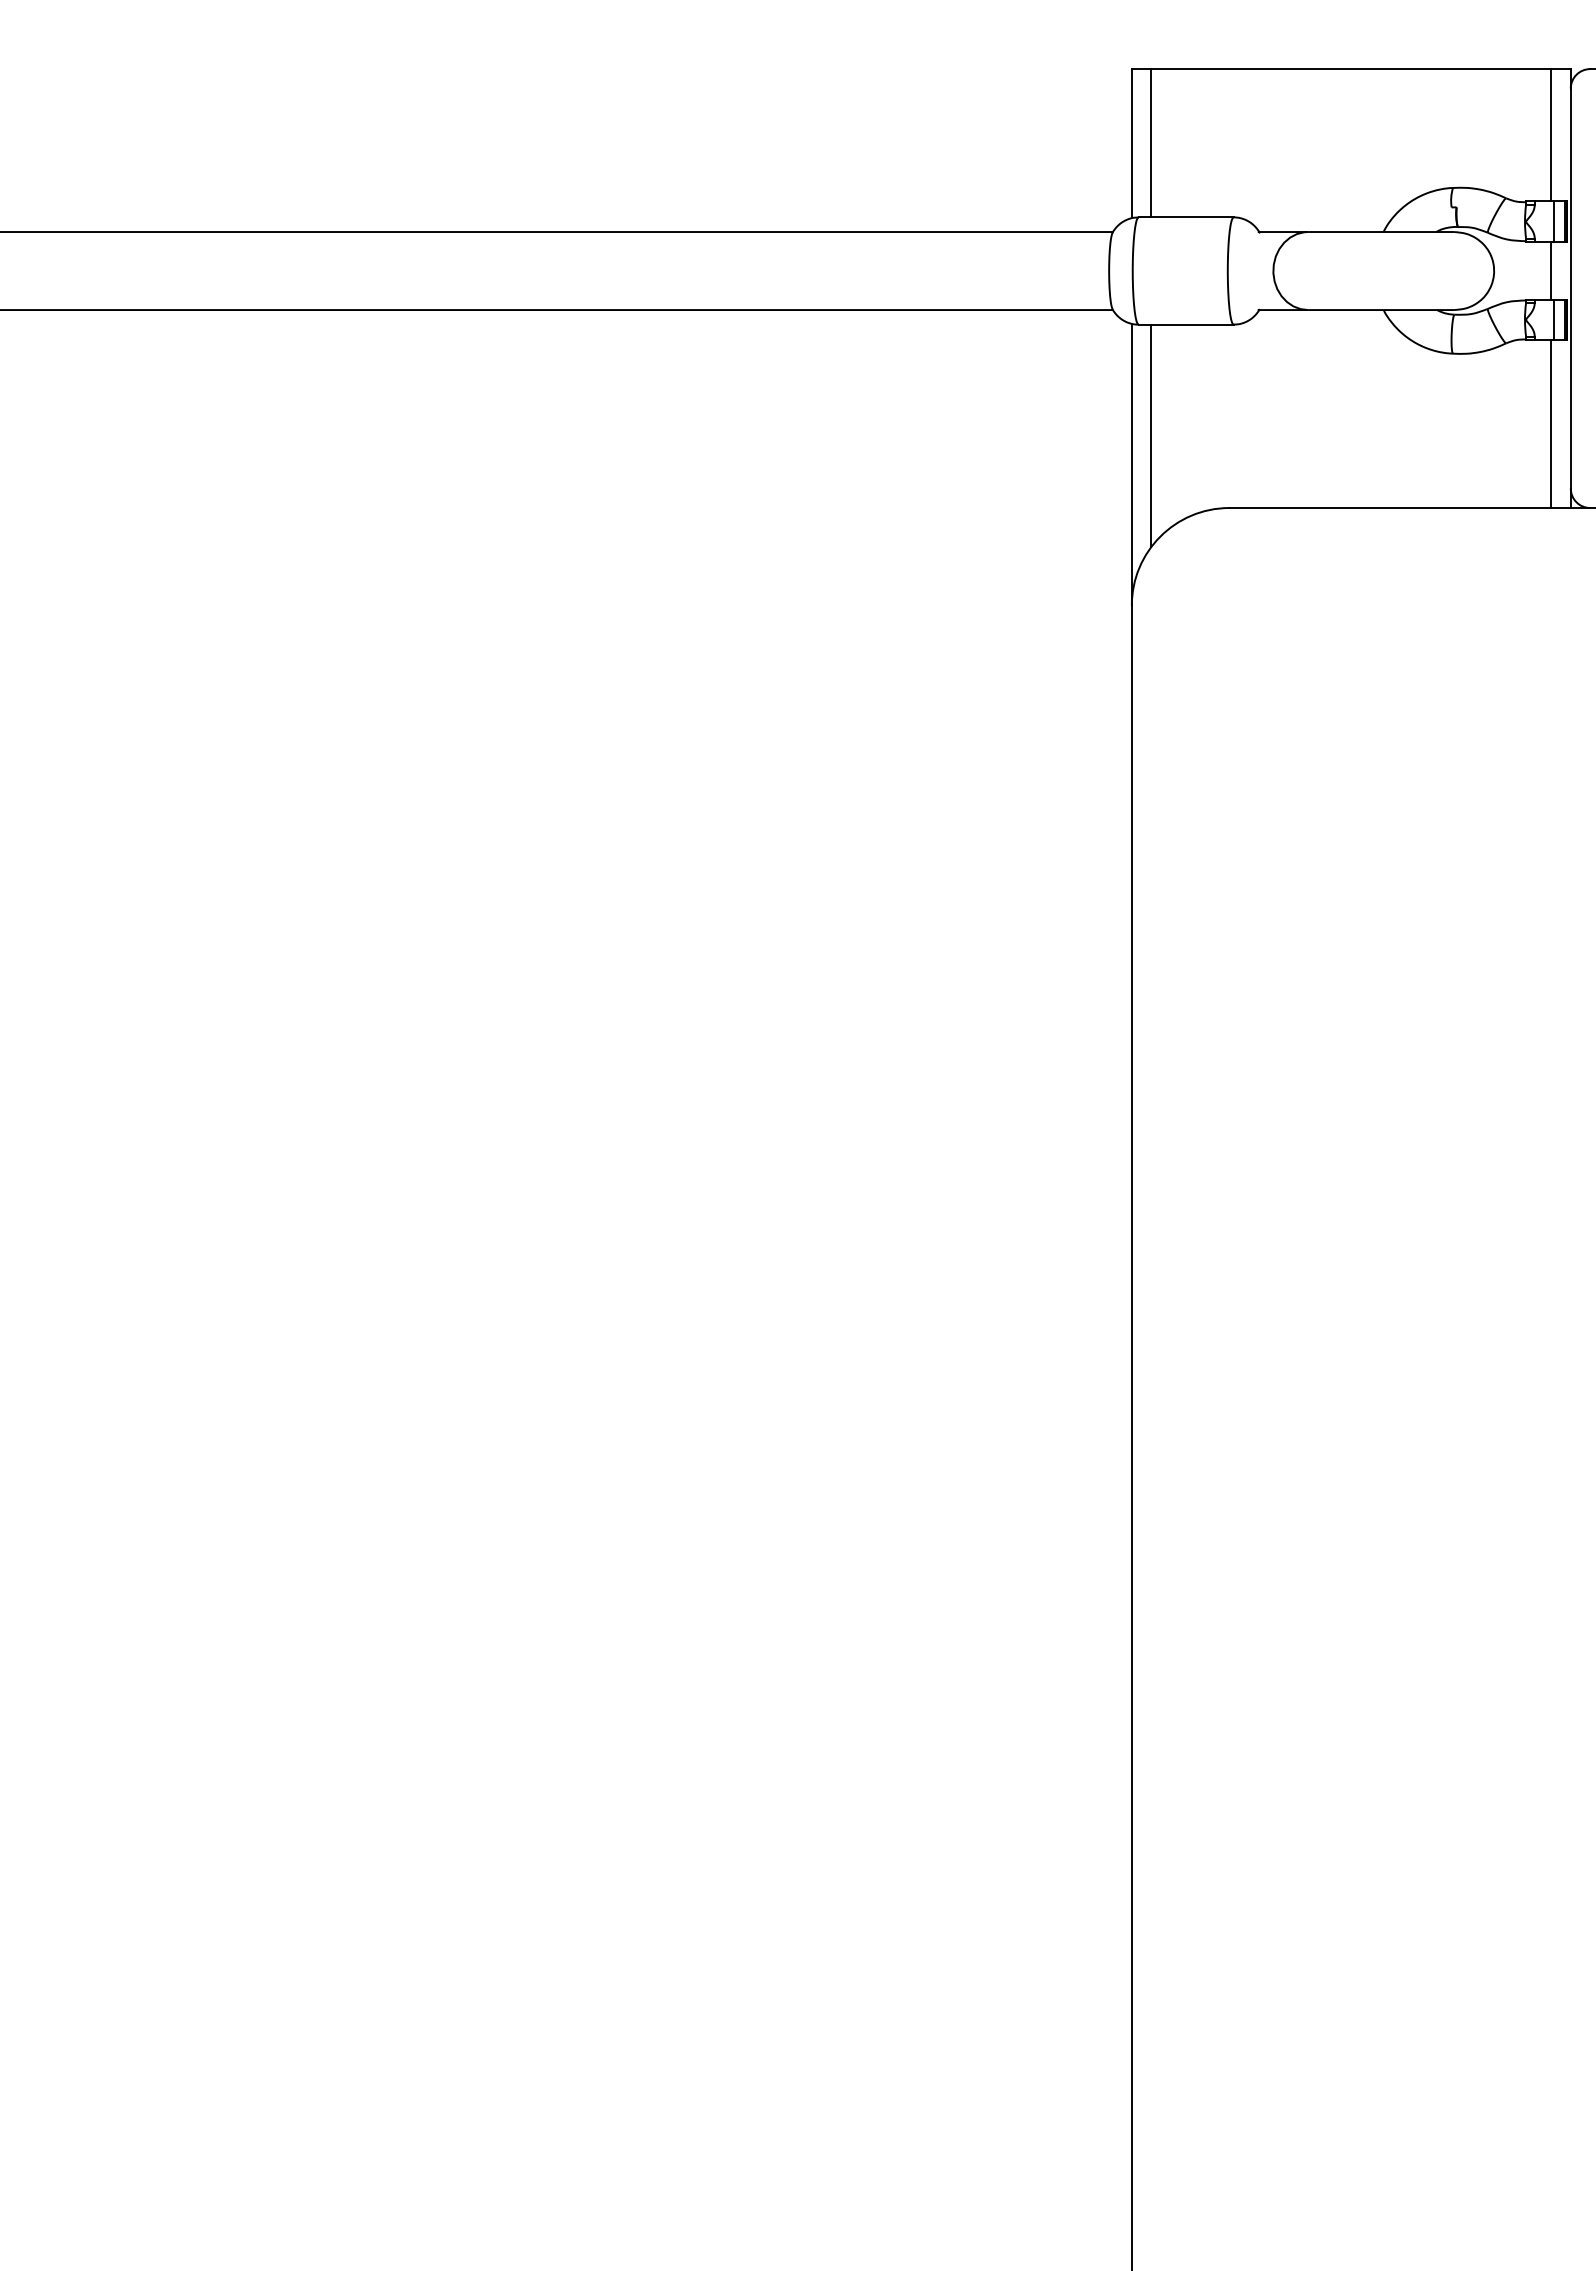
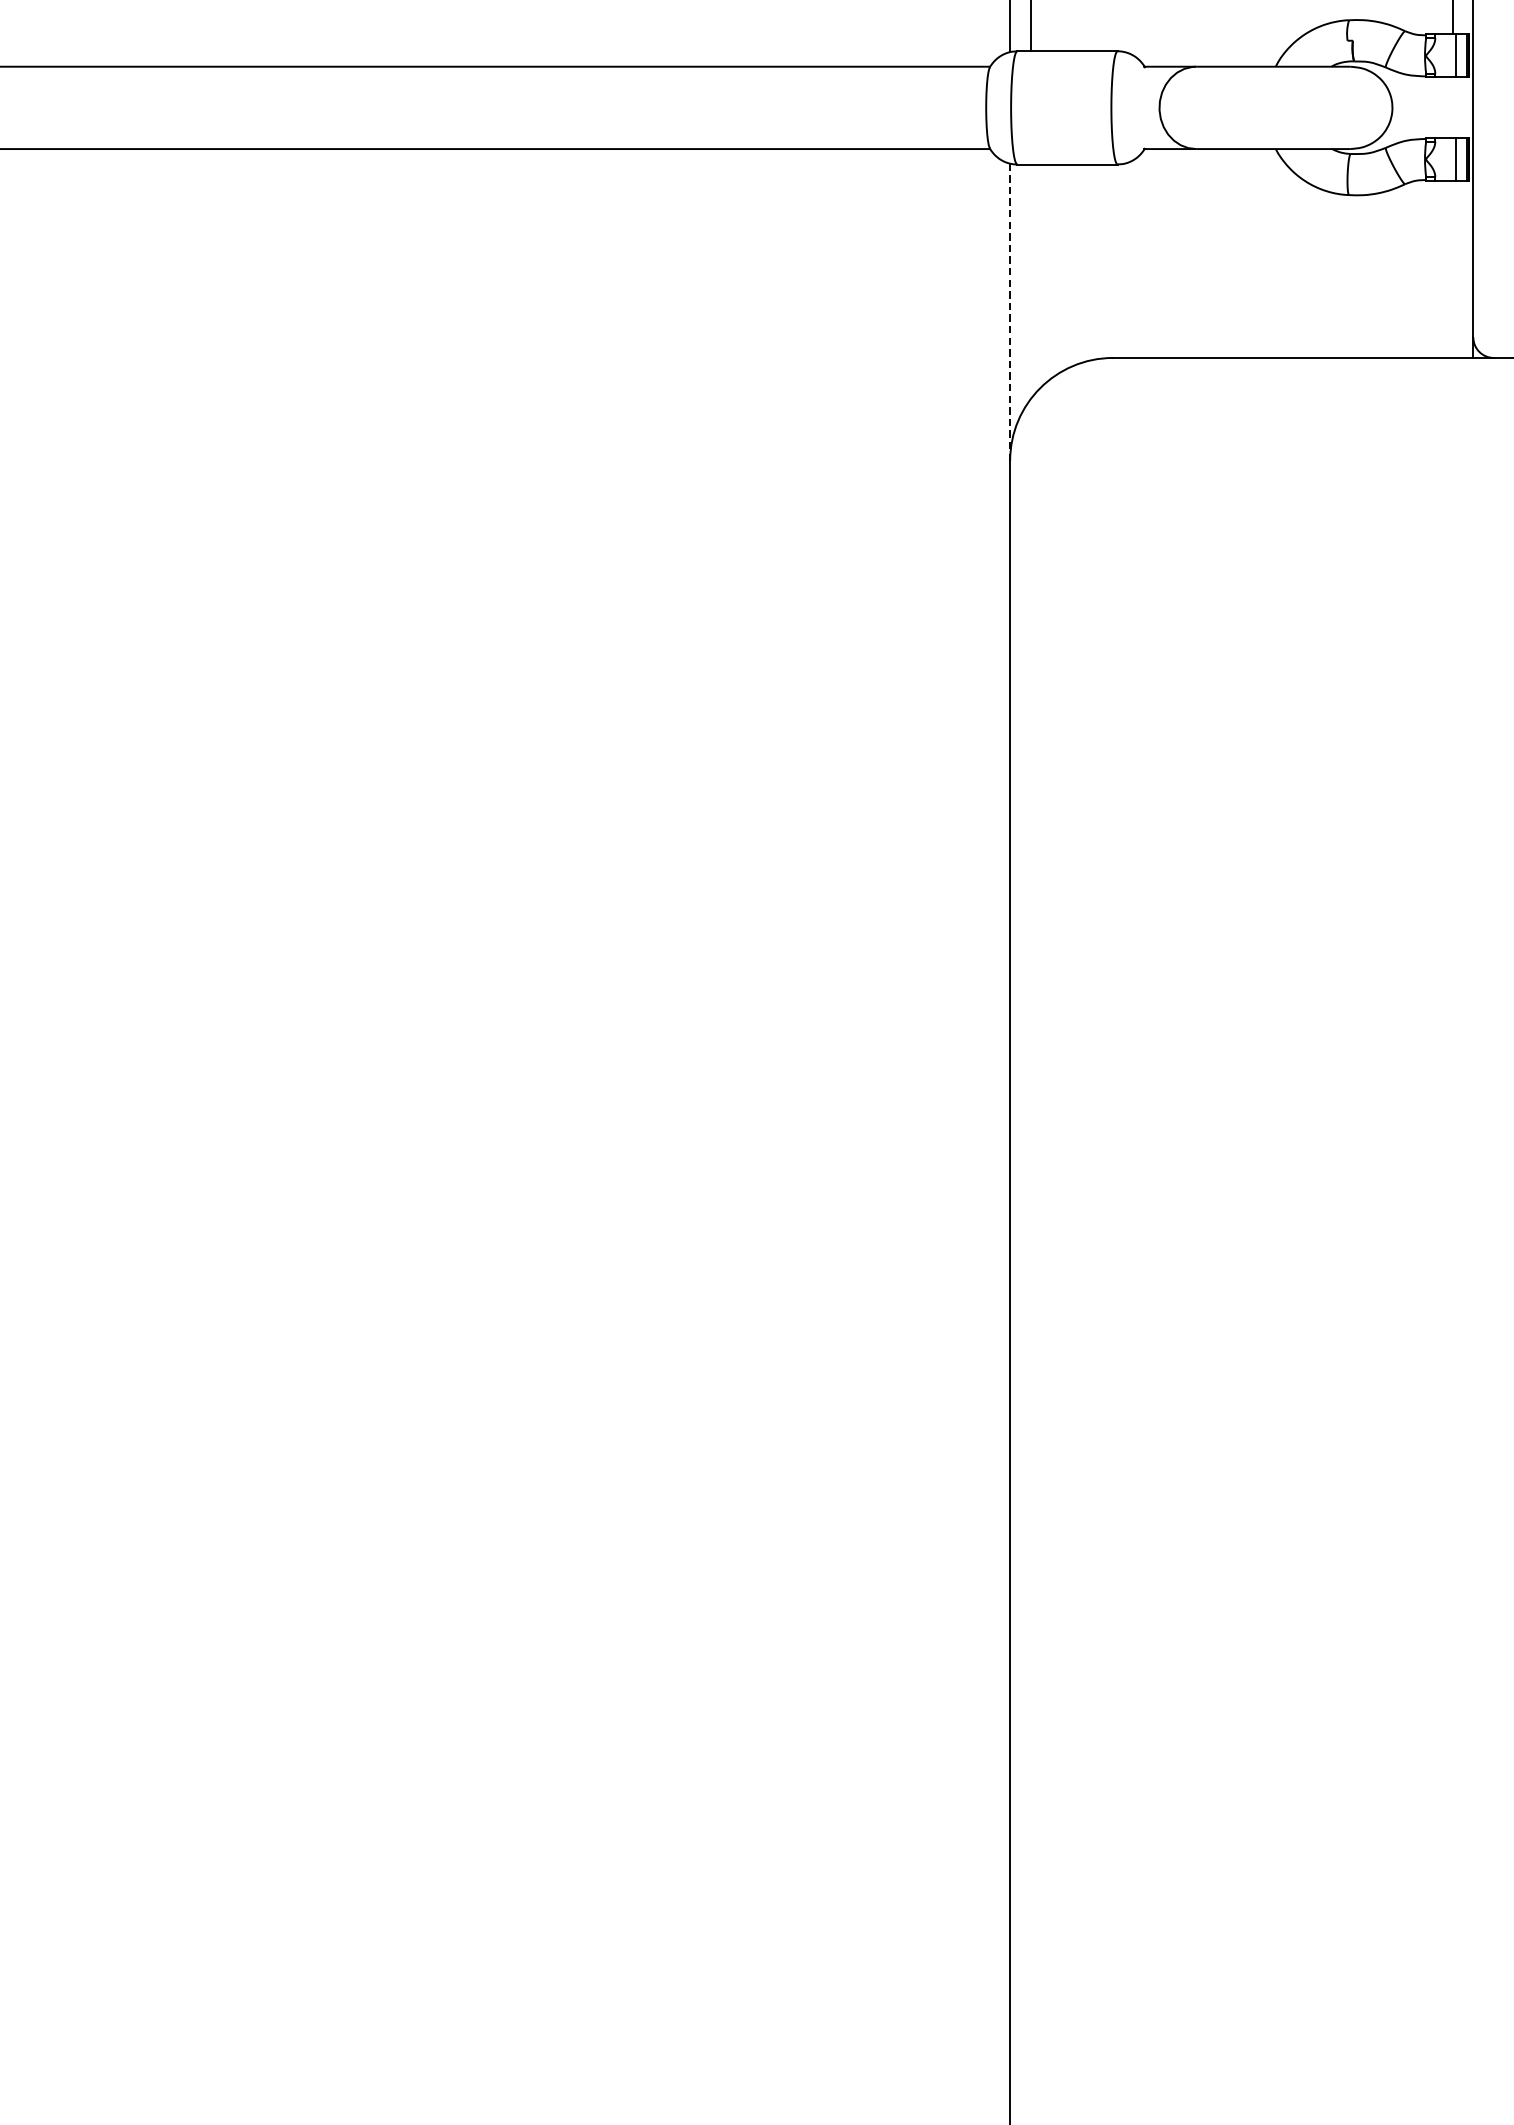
line: (1551, 270) -> (1452, 107), removed
line: (1551, 424) -> (1452, 269), removed
line: (1151, 435) -> (1030, 281), removed
line: (1131, 464) -> (1009, 312), solid -> dashed

